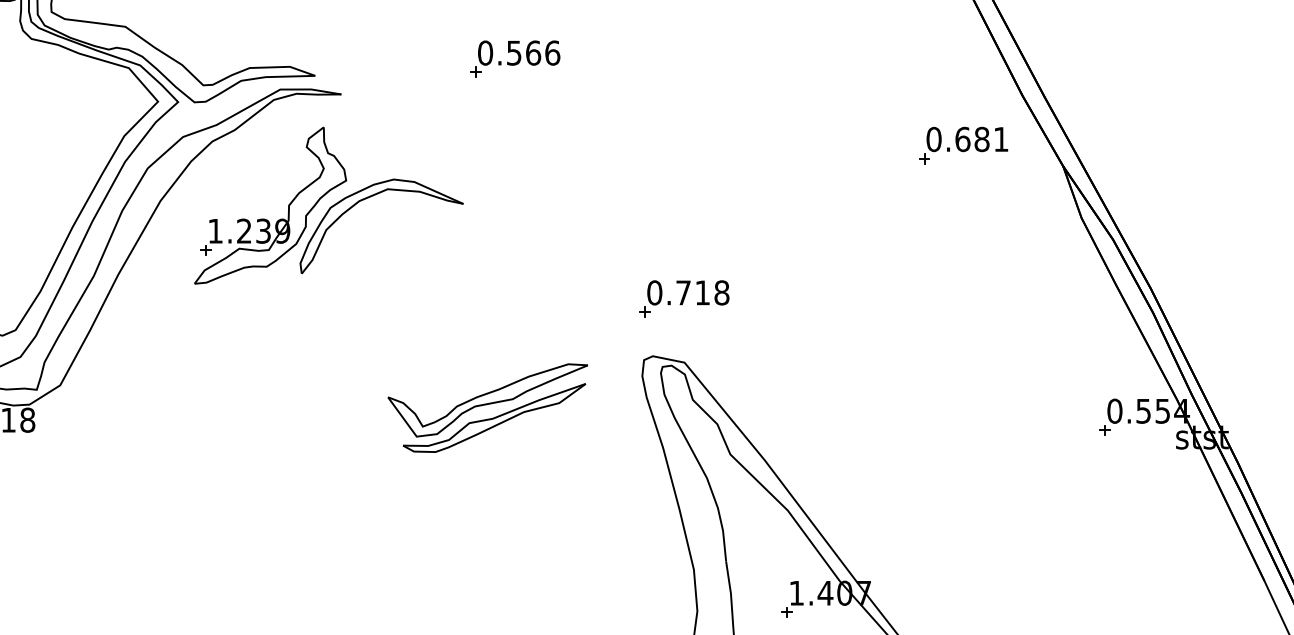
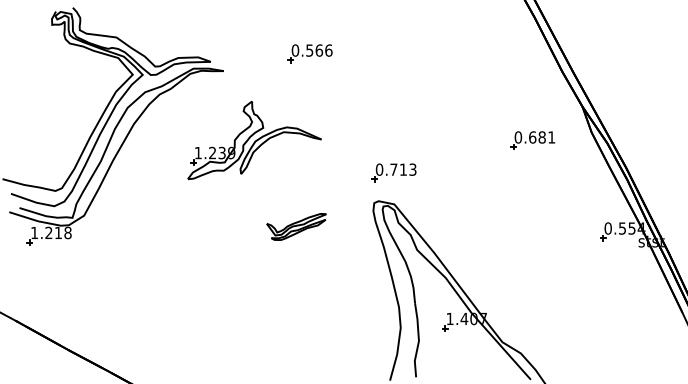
part: (962, 145) -> (532, 140), moved
part: (328, 205) -> (254, 140), moved
text: (721, 292) -> (412, 169), 0.718 -> 0.713
part: (487, 407) -> (296, 226), size x0.6

